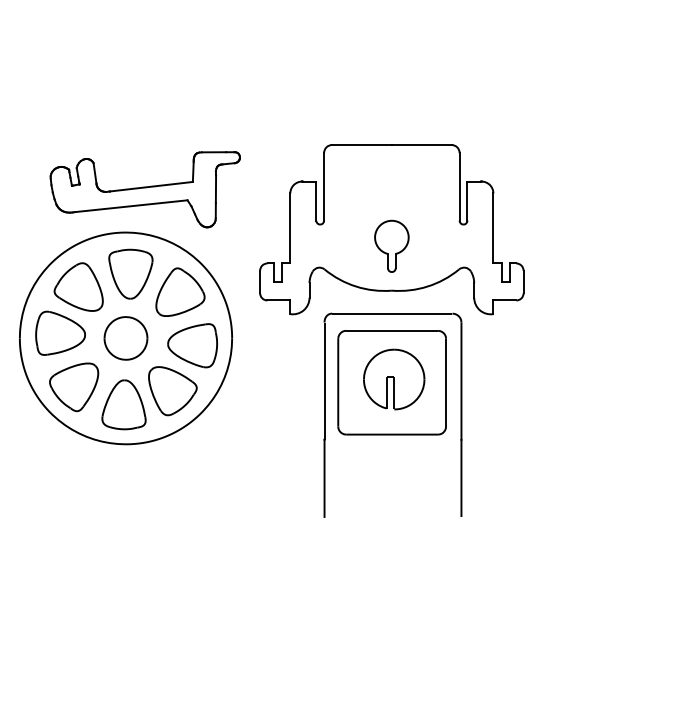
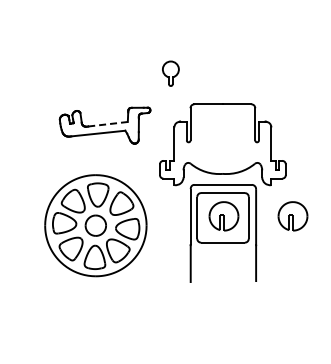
line: (152, 187) -> (108, 124), solid -> dashed
part: (391, 245) -> (170, 73), moved
part: (125, 337) -> (95, 225), moved
part: (537, 379) -> (292, 216), added

